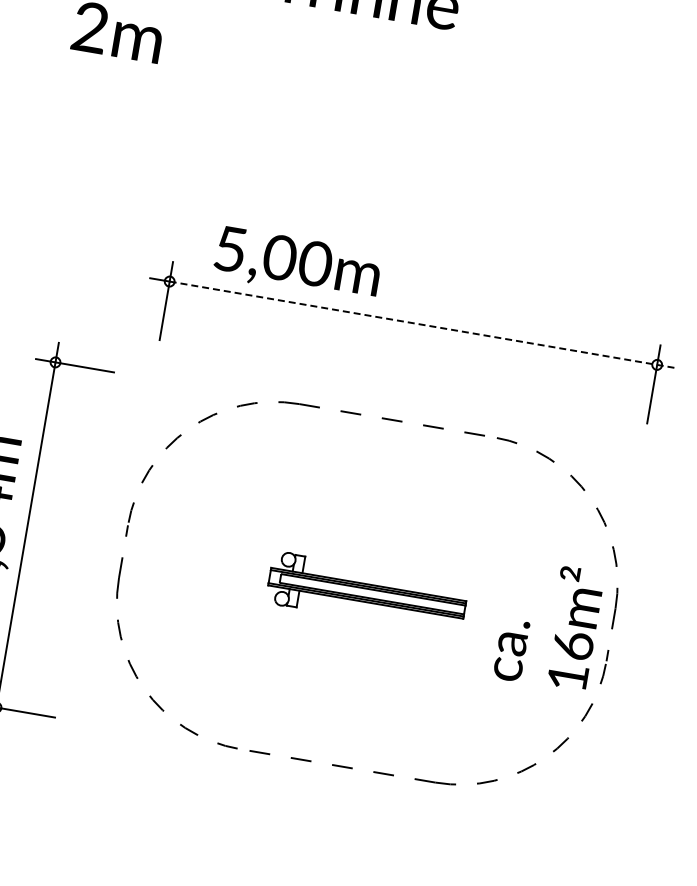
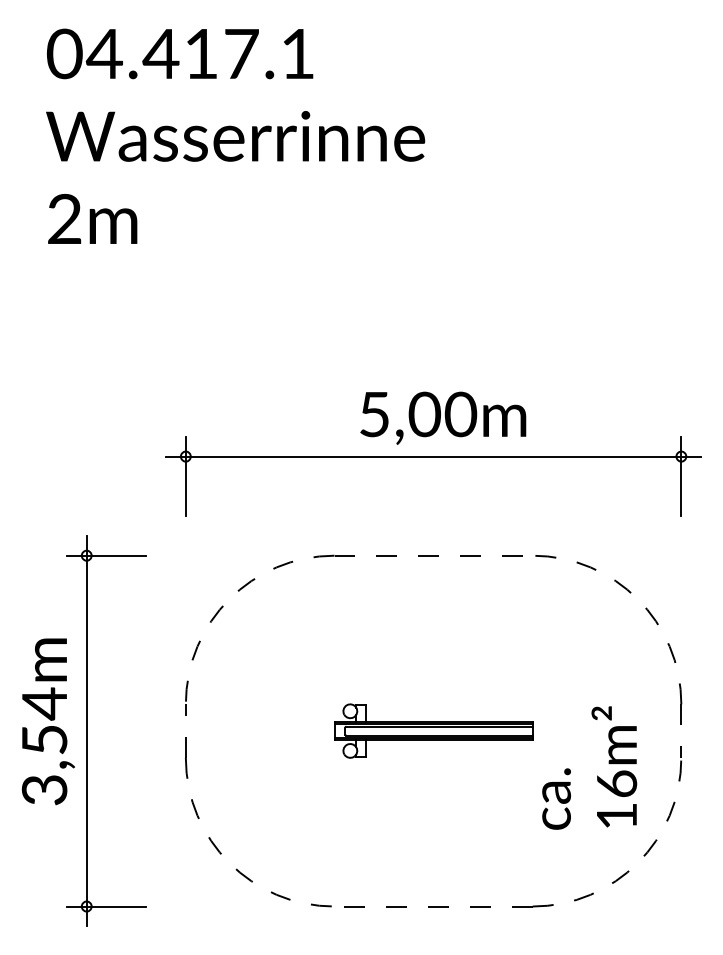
text: (297, 263) -> (443, 417), moved
line: (423, 324) -> (443, 456), dashed -> solid
text: (549, 624) -> (589, 767), moved

